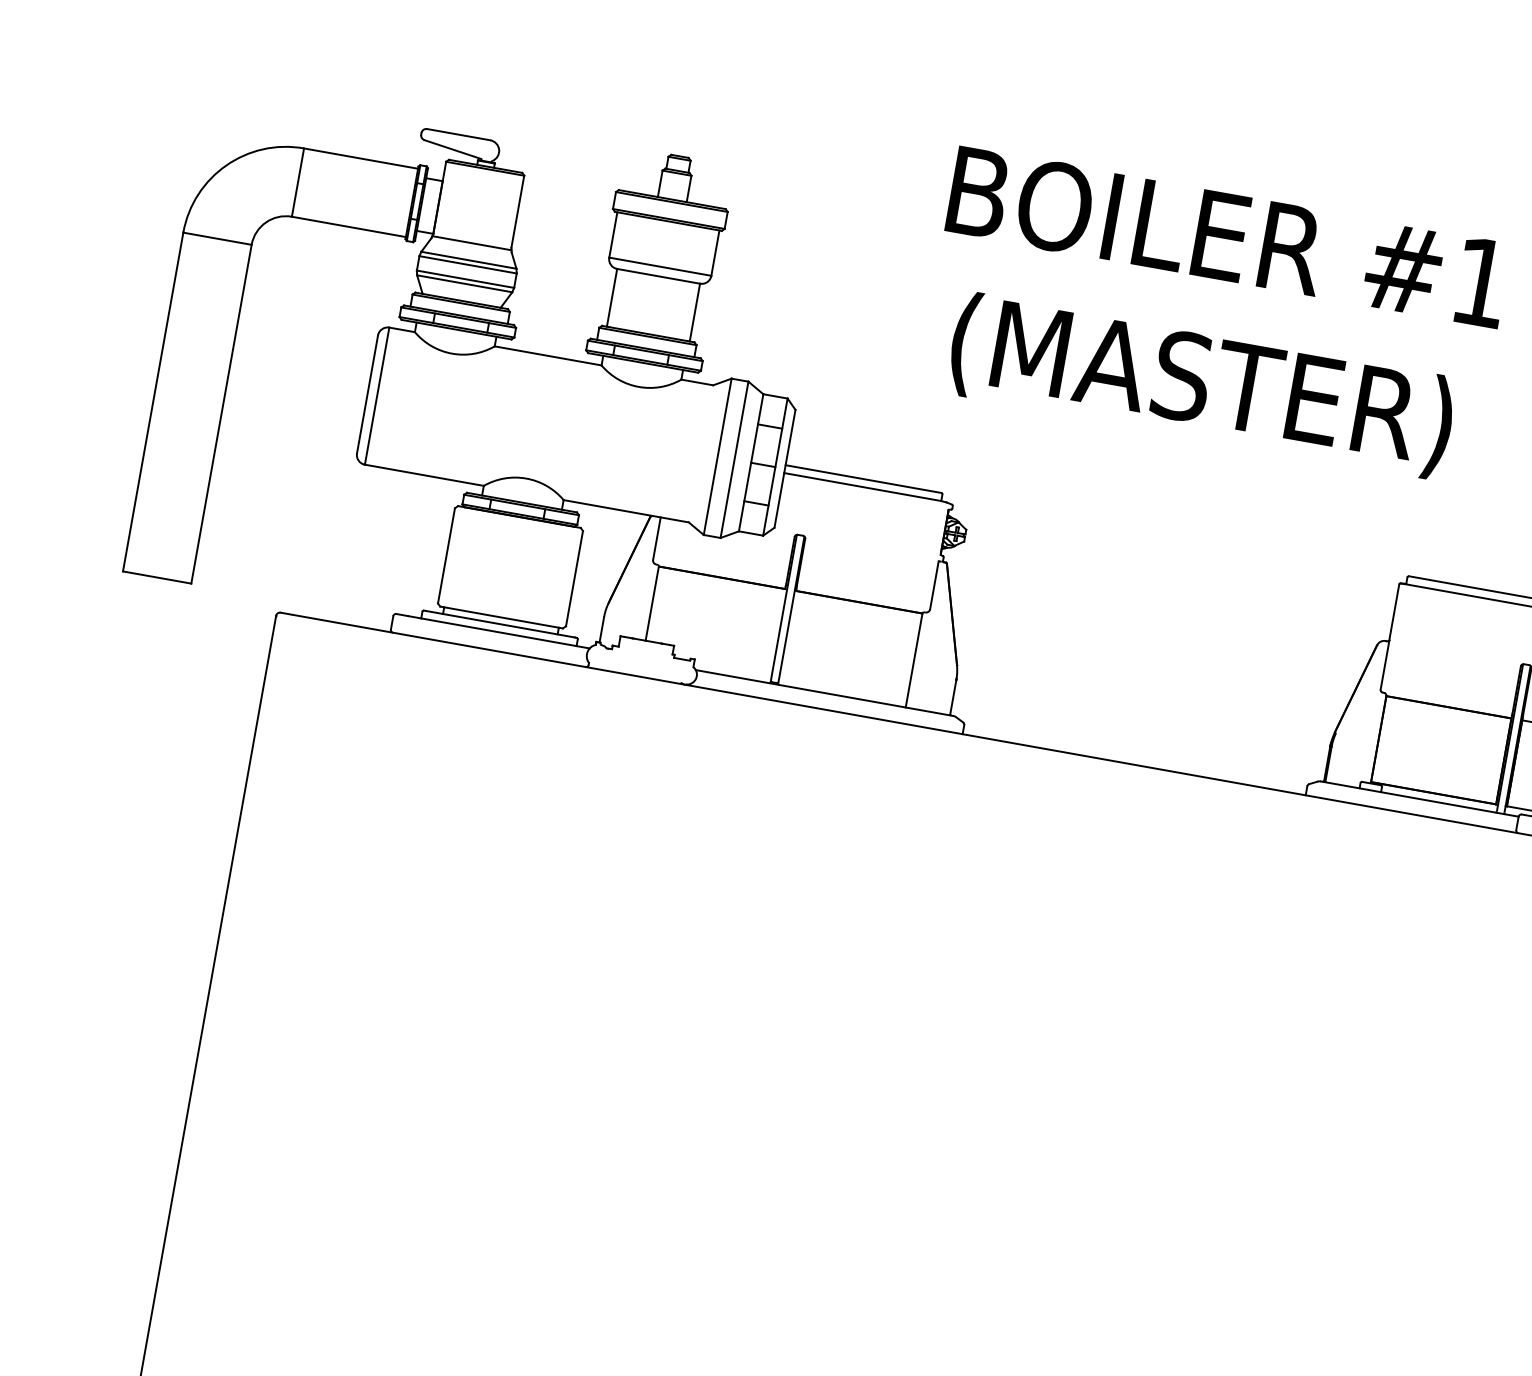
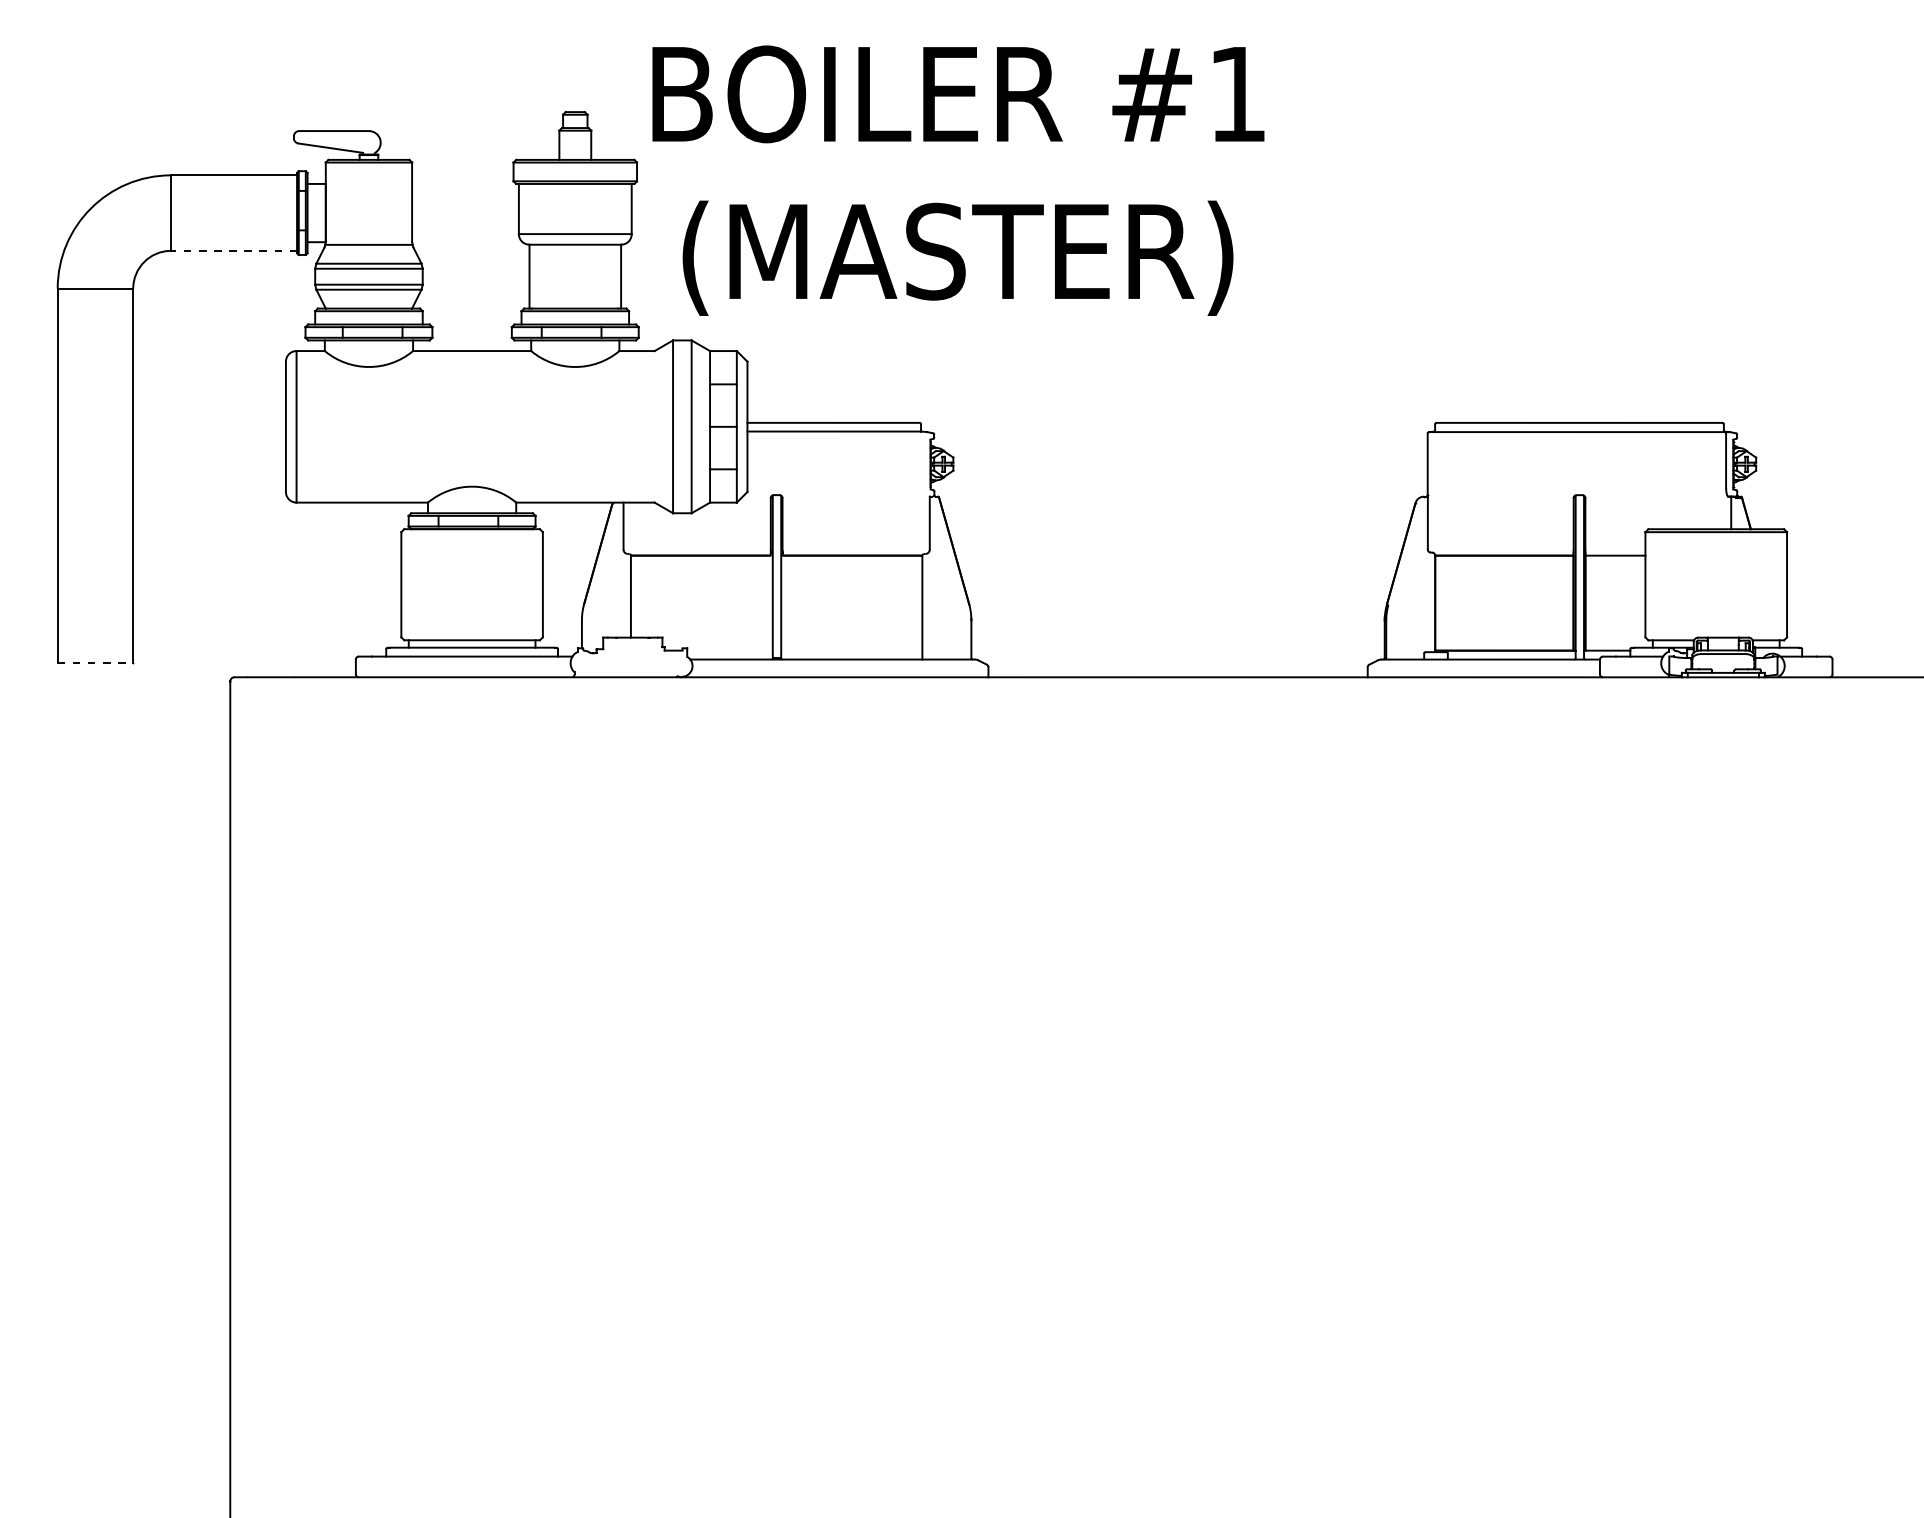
line: (348, 226) -> (233, 250), solid -> dashed
text: (1214, 315) -> (958, 180), moved
line: (157, 577) -> (95, 663), solid -> dashed

